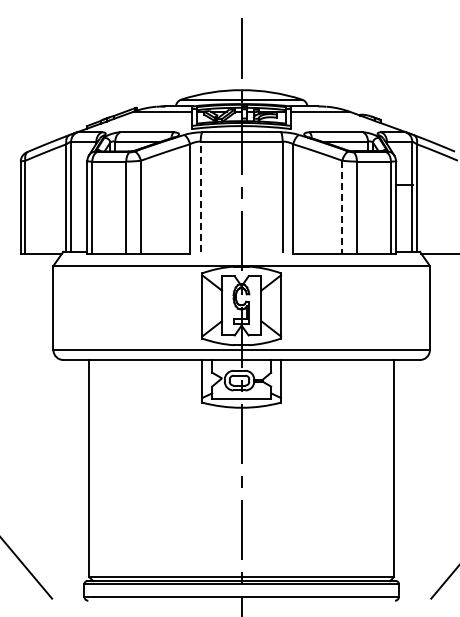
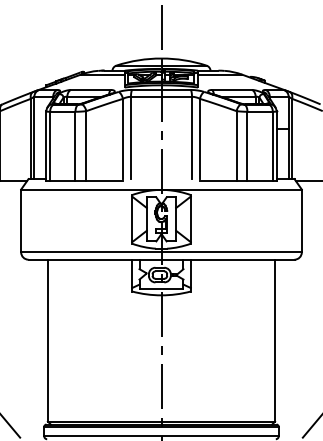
line: (200, 196) -> (130, 137), dashed -> solid
line: (342, 207) -> (236, 146), dashed -> solid

